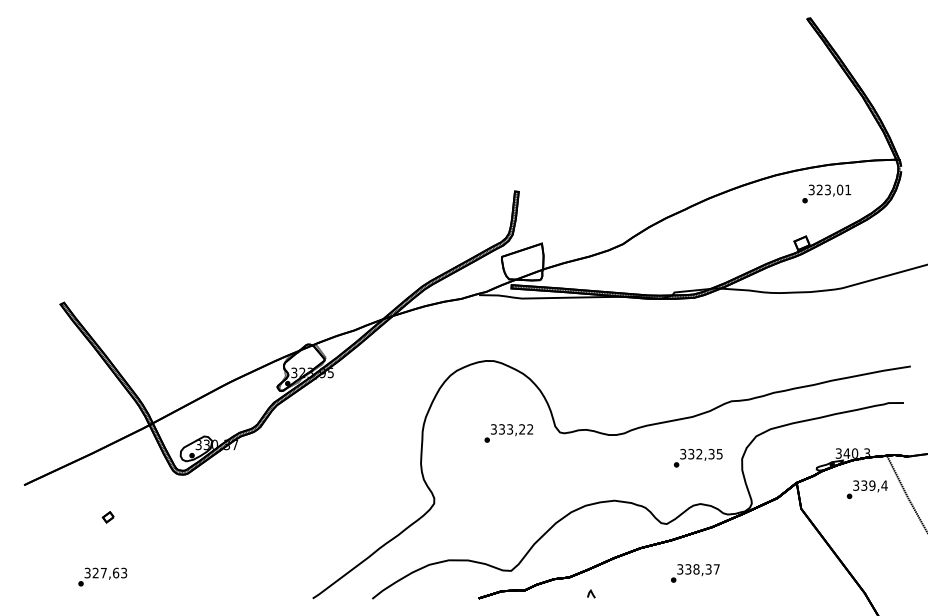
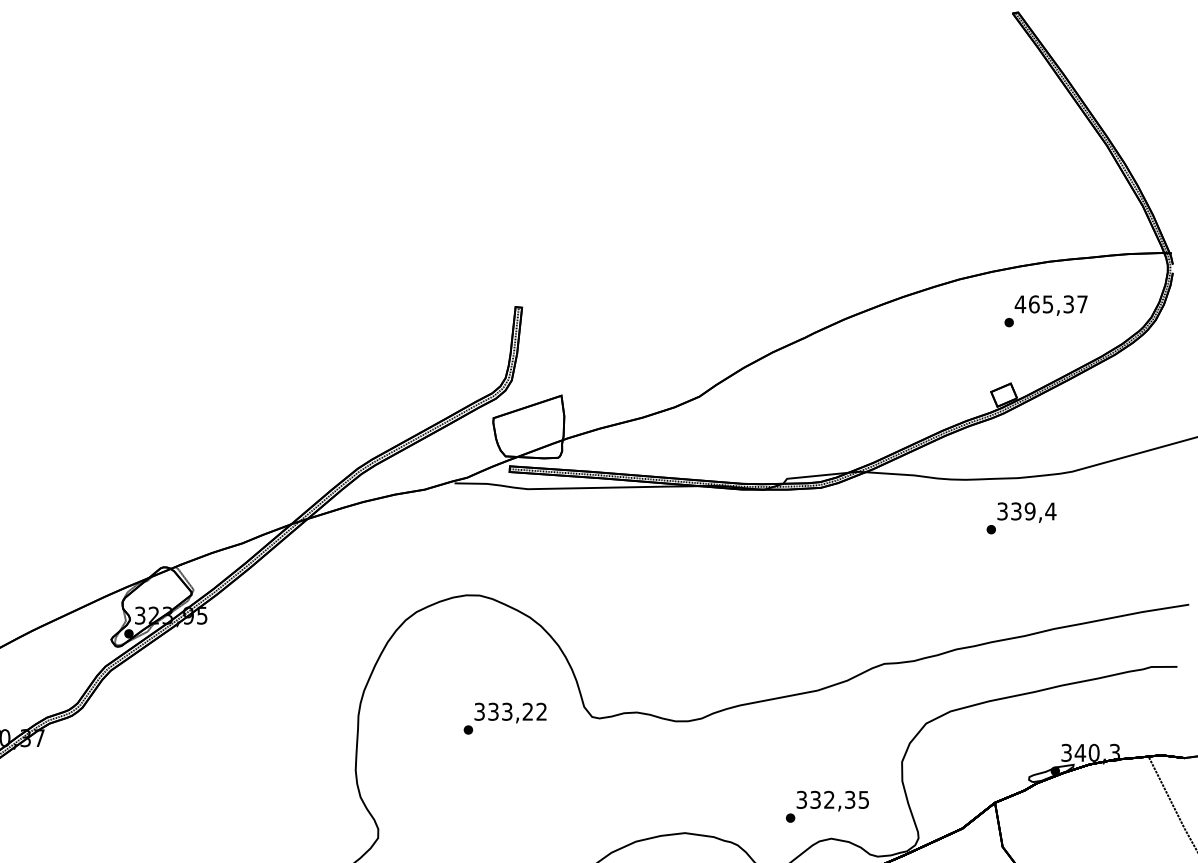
text: (829, 189) -> (1050, 303), 323,01 -> 465,37
text: (698, 458) -> (827, 807), moved
text: (866, 489) -> (1020, 517), moved

